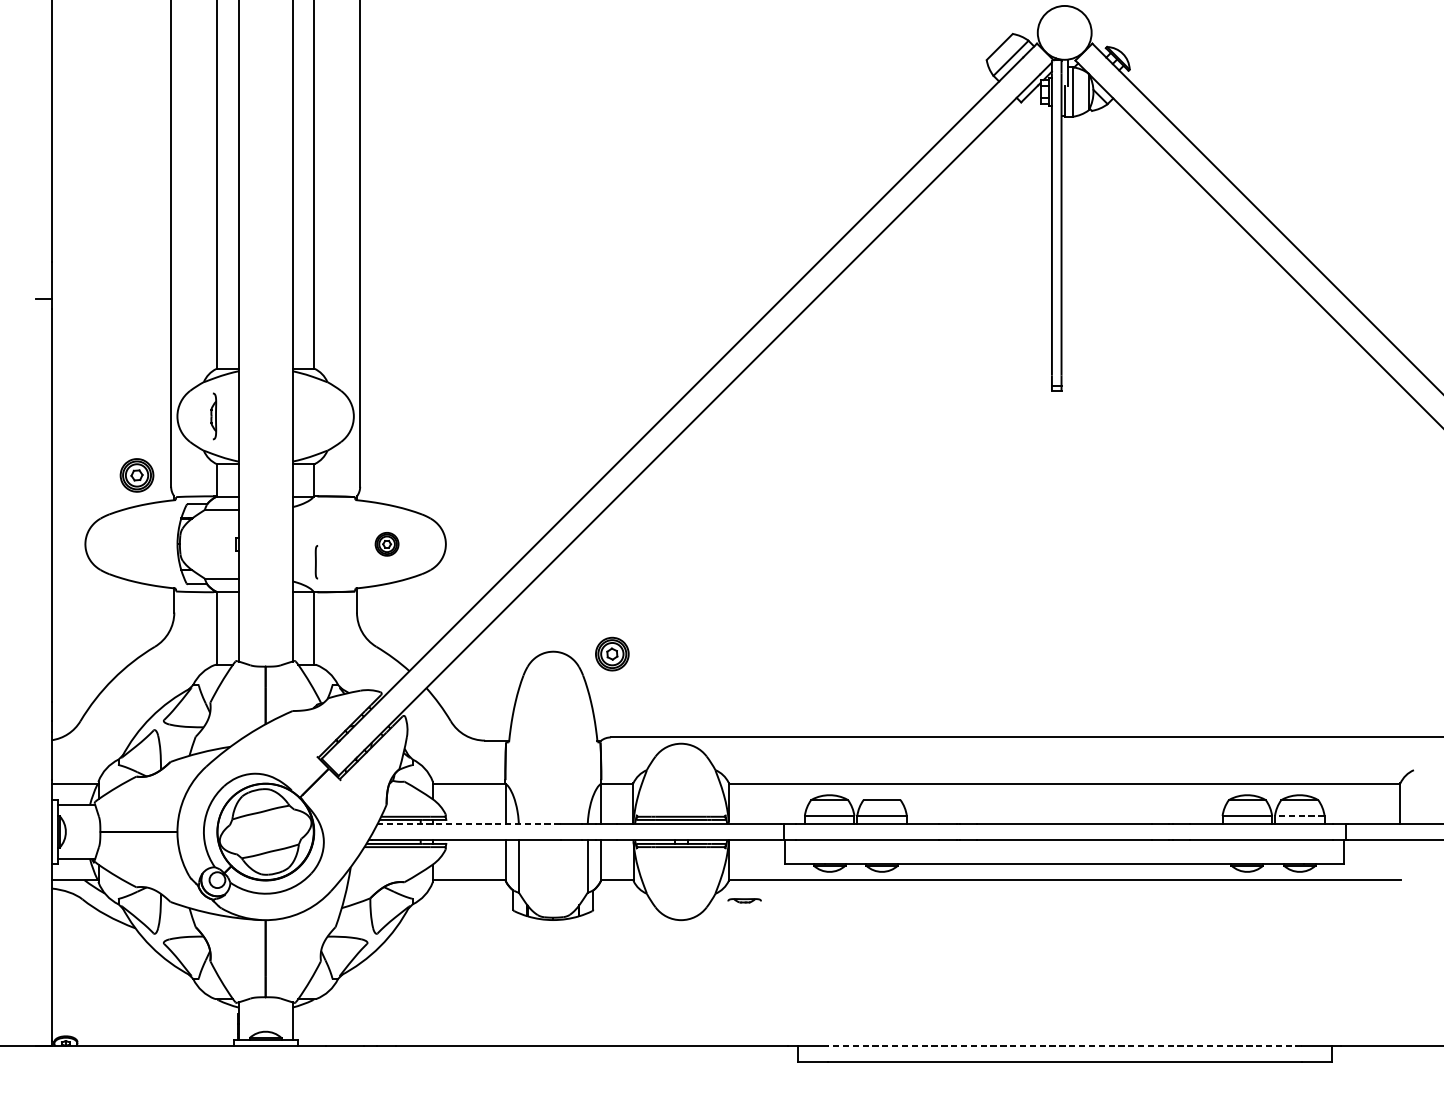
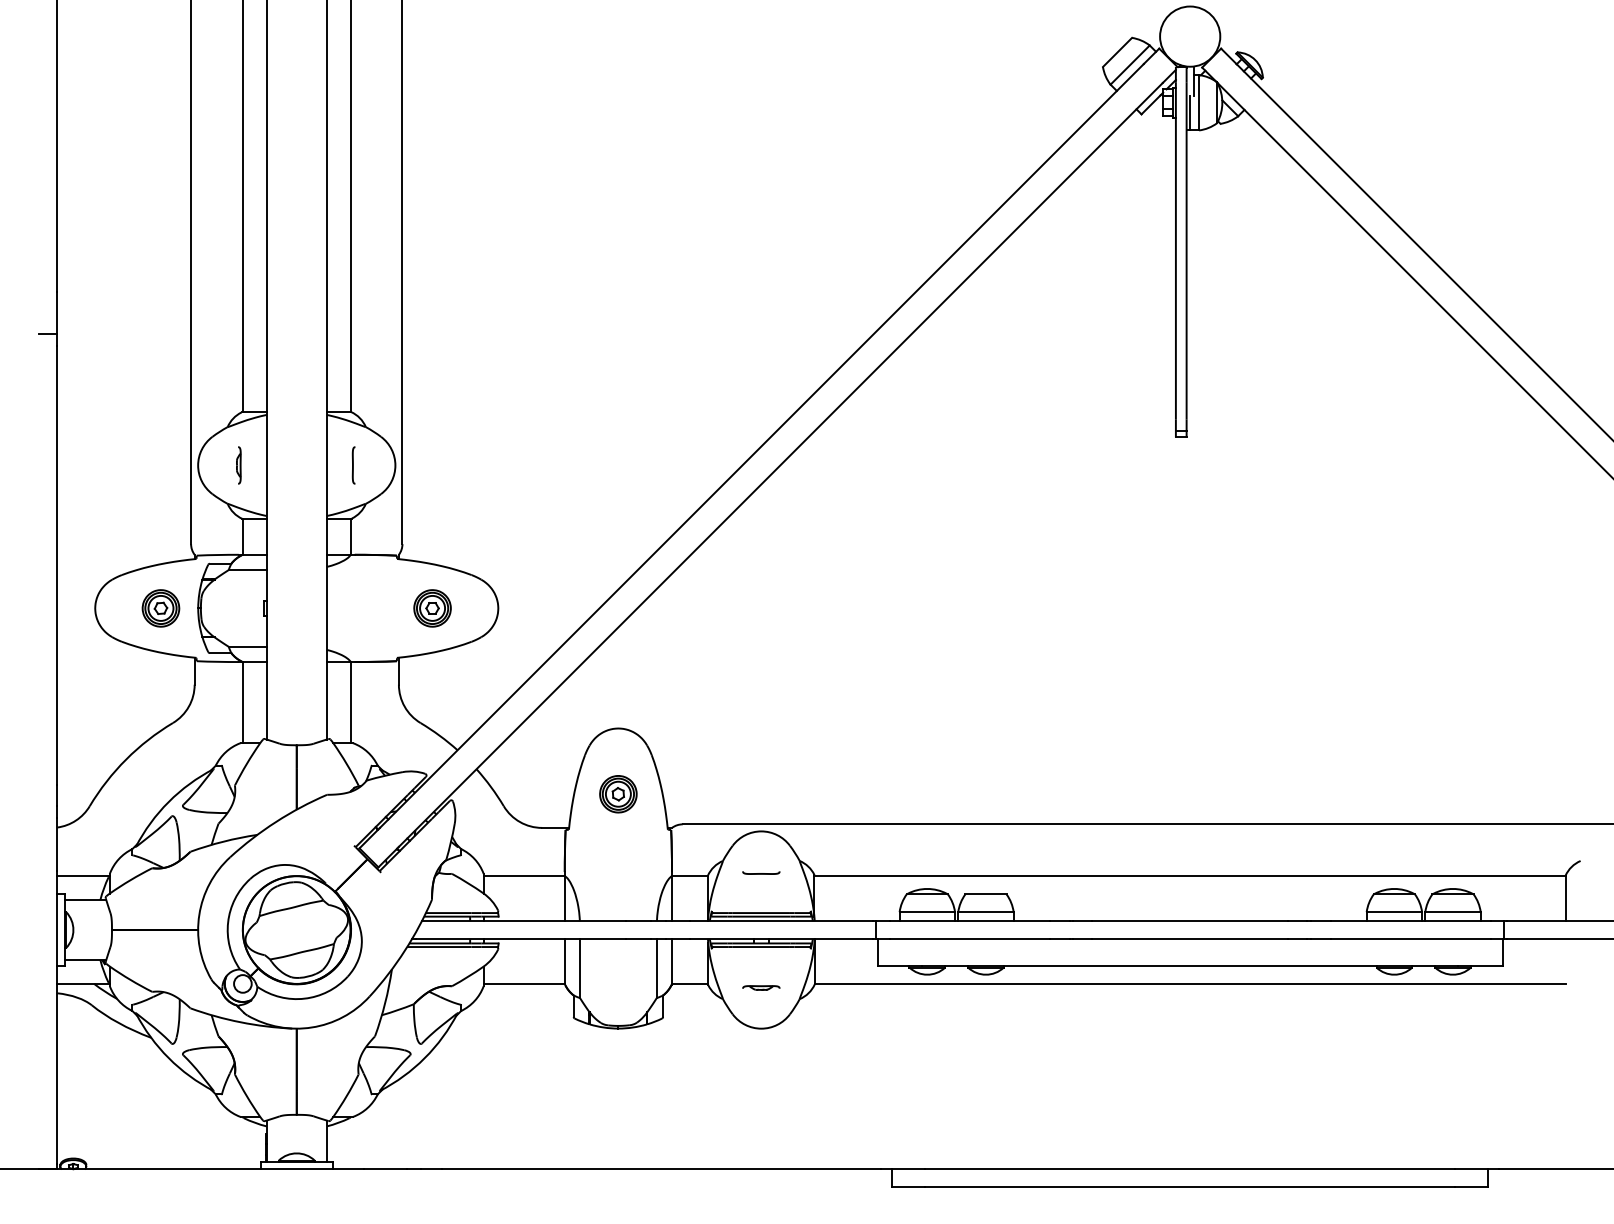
part: (213, 416) -> (238, 465), size x0.71
part: (136, 475) -> (160, 608), moved
part: (387, 544) -> (432, 608), size x1.43
curve: (316, 562) -> (353, 465), moved
part: (612, 654) -> (618, 794), moved
curve: (681, 781) -> (761, 873), added
line: (1300, 816) -> (1453, 912), dashed -> solid
line: (468, 824) -> (523, 921), dashed -> solid
part: (744, 900) -> (761, 987), moved
line: (1065, 1046) -> (1190, 1169), dashed -> solid

